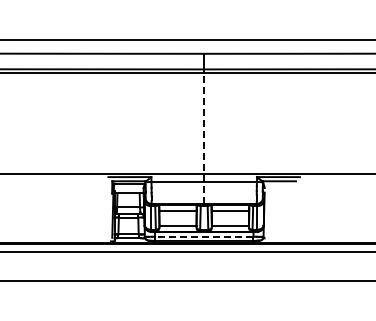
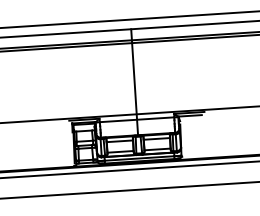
line: (204, 138) -> (135, 89), dashed -> solid
line: (203, 236) -> (139, 158), dashed -> solid

